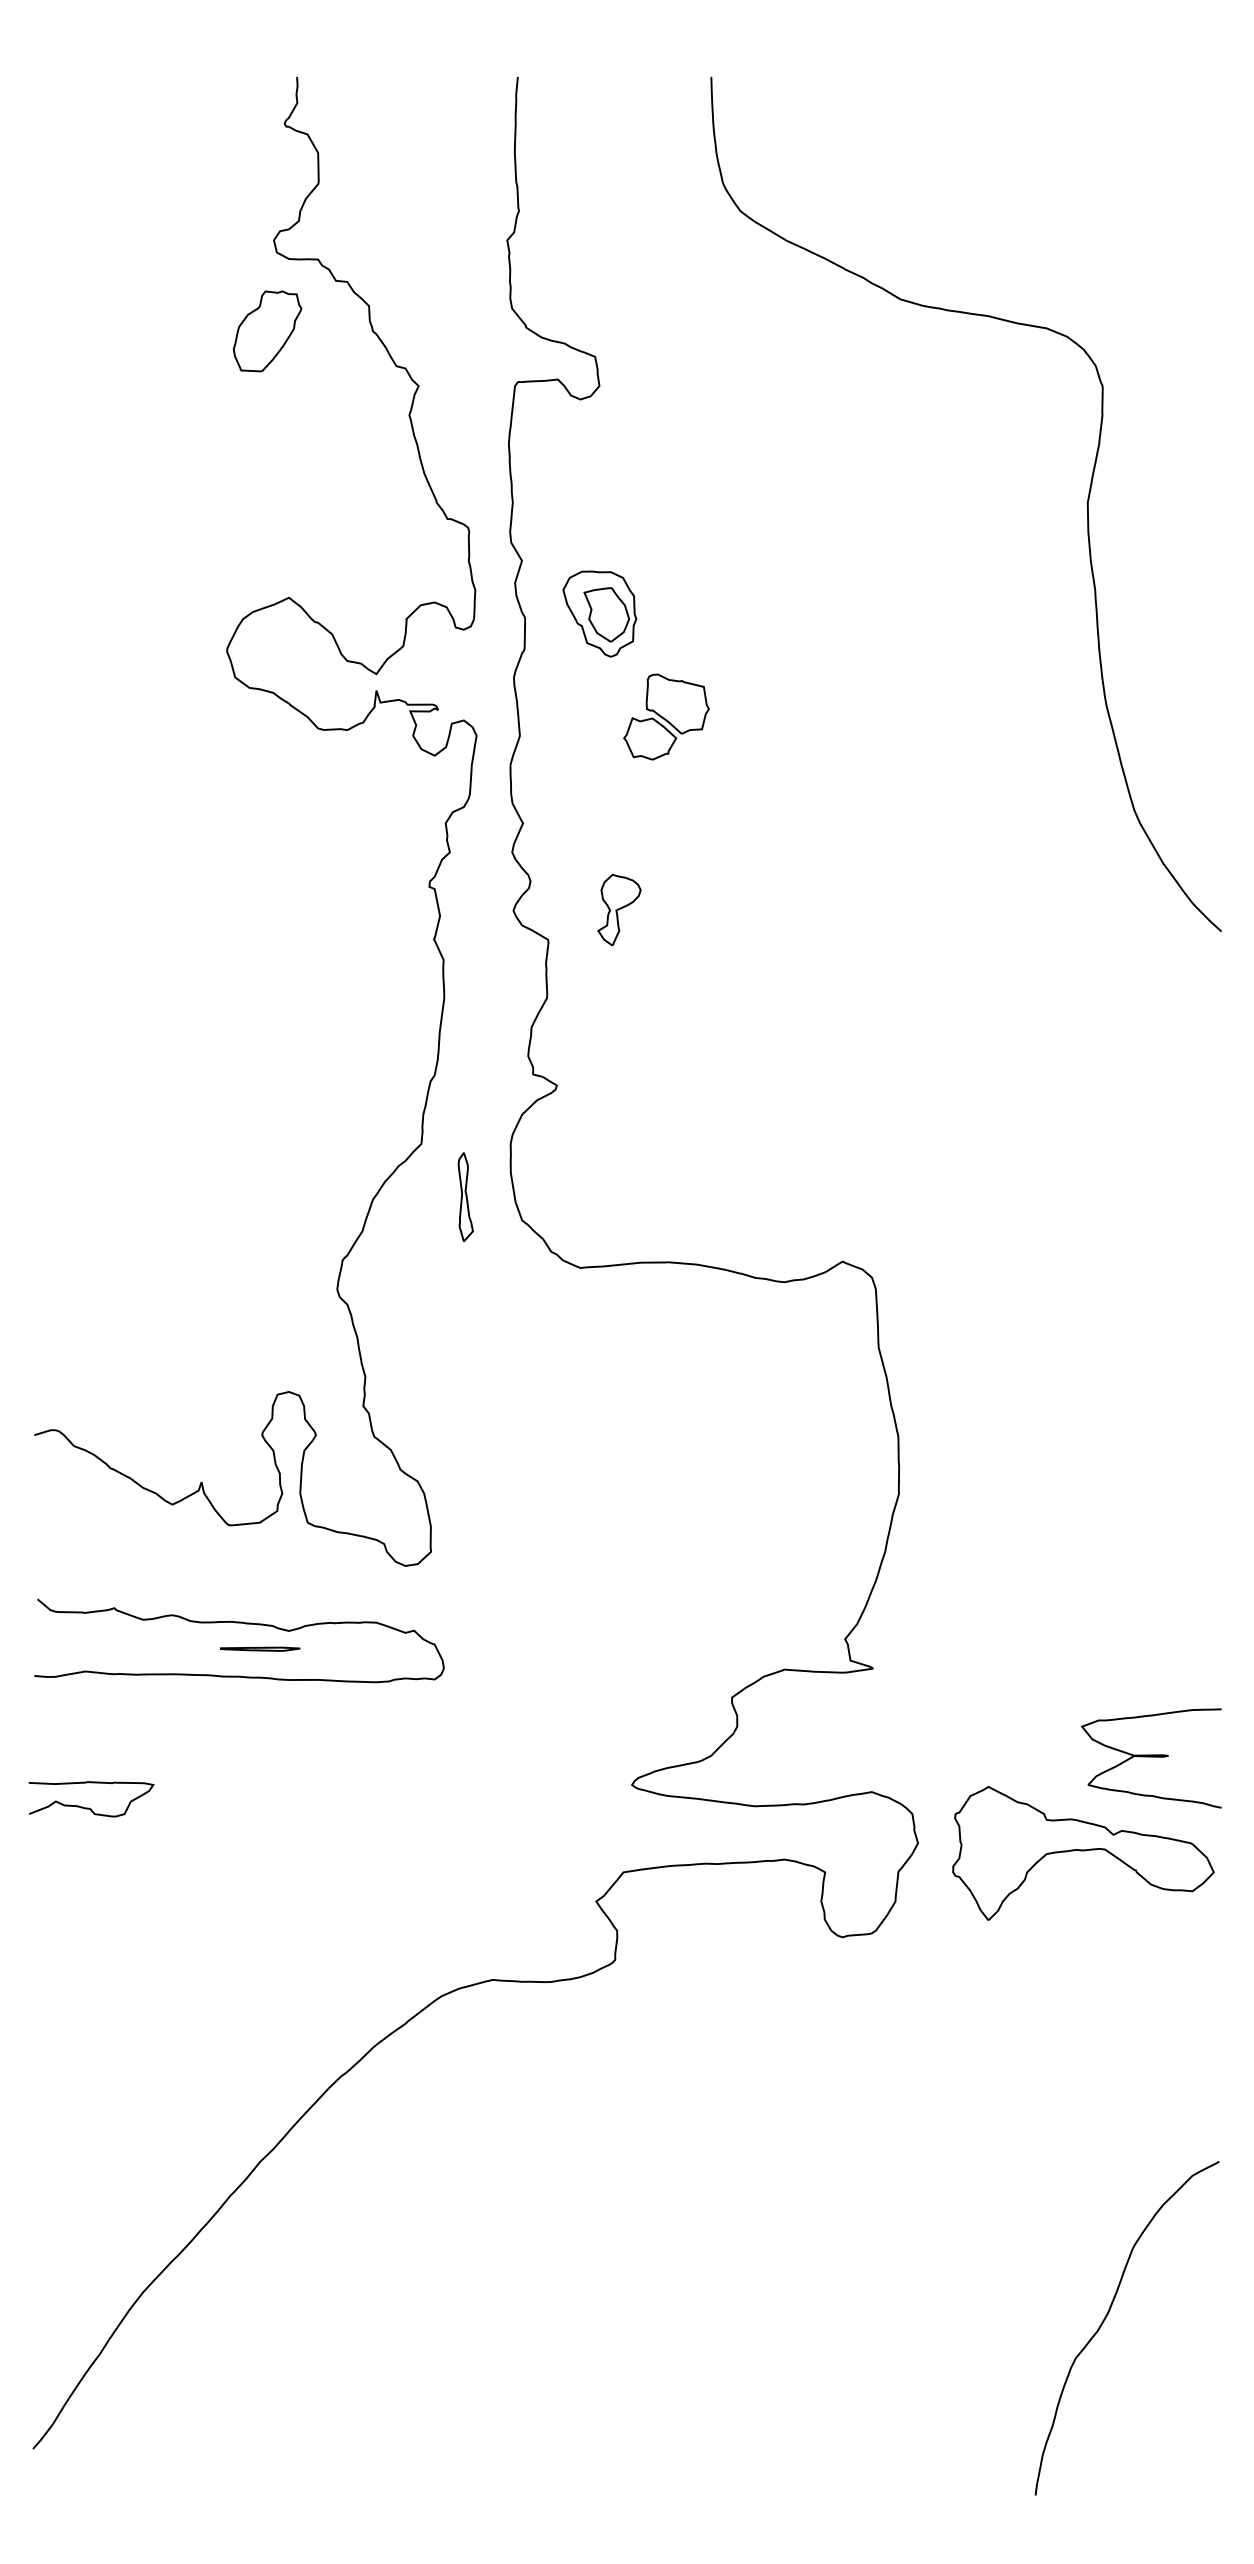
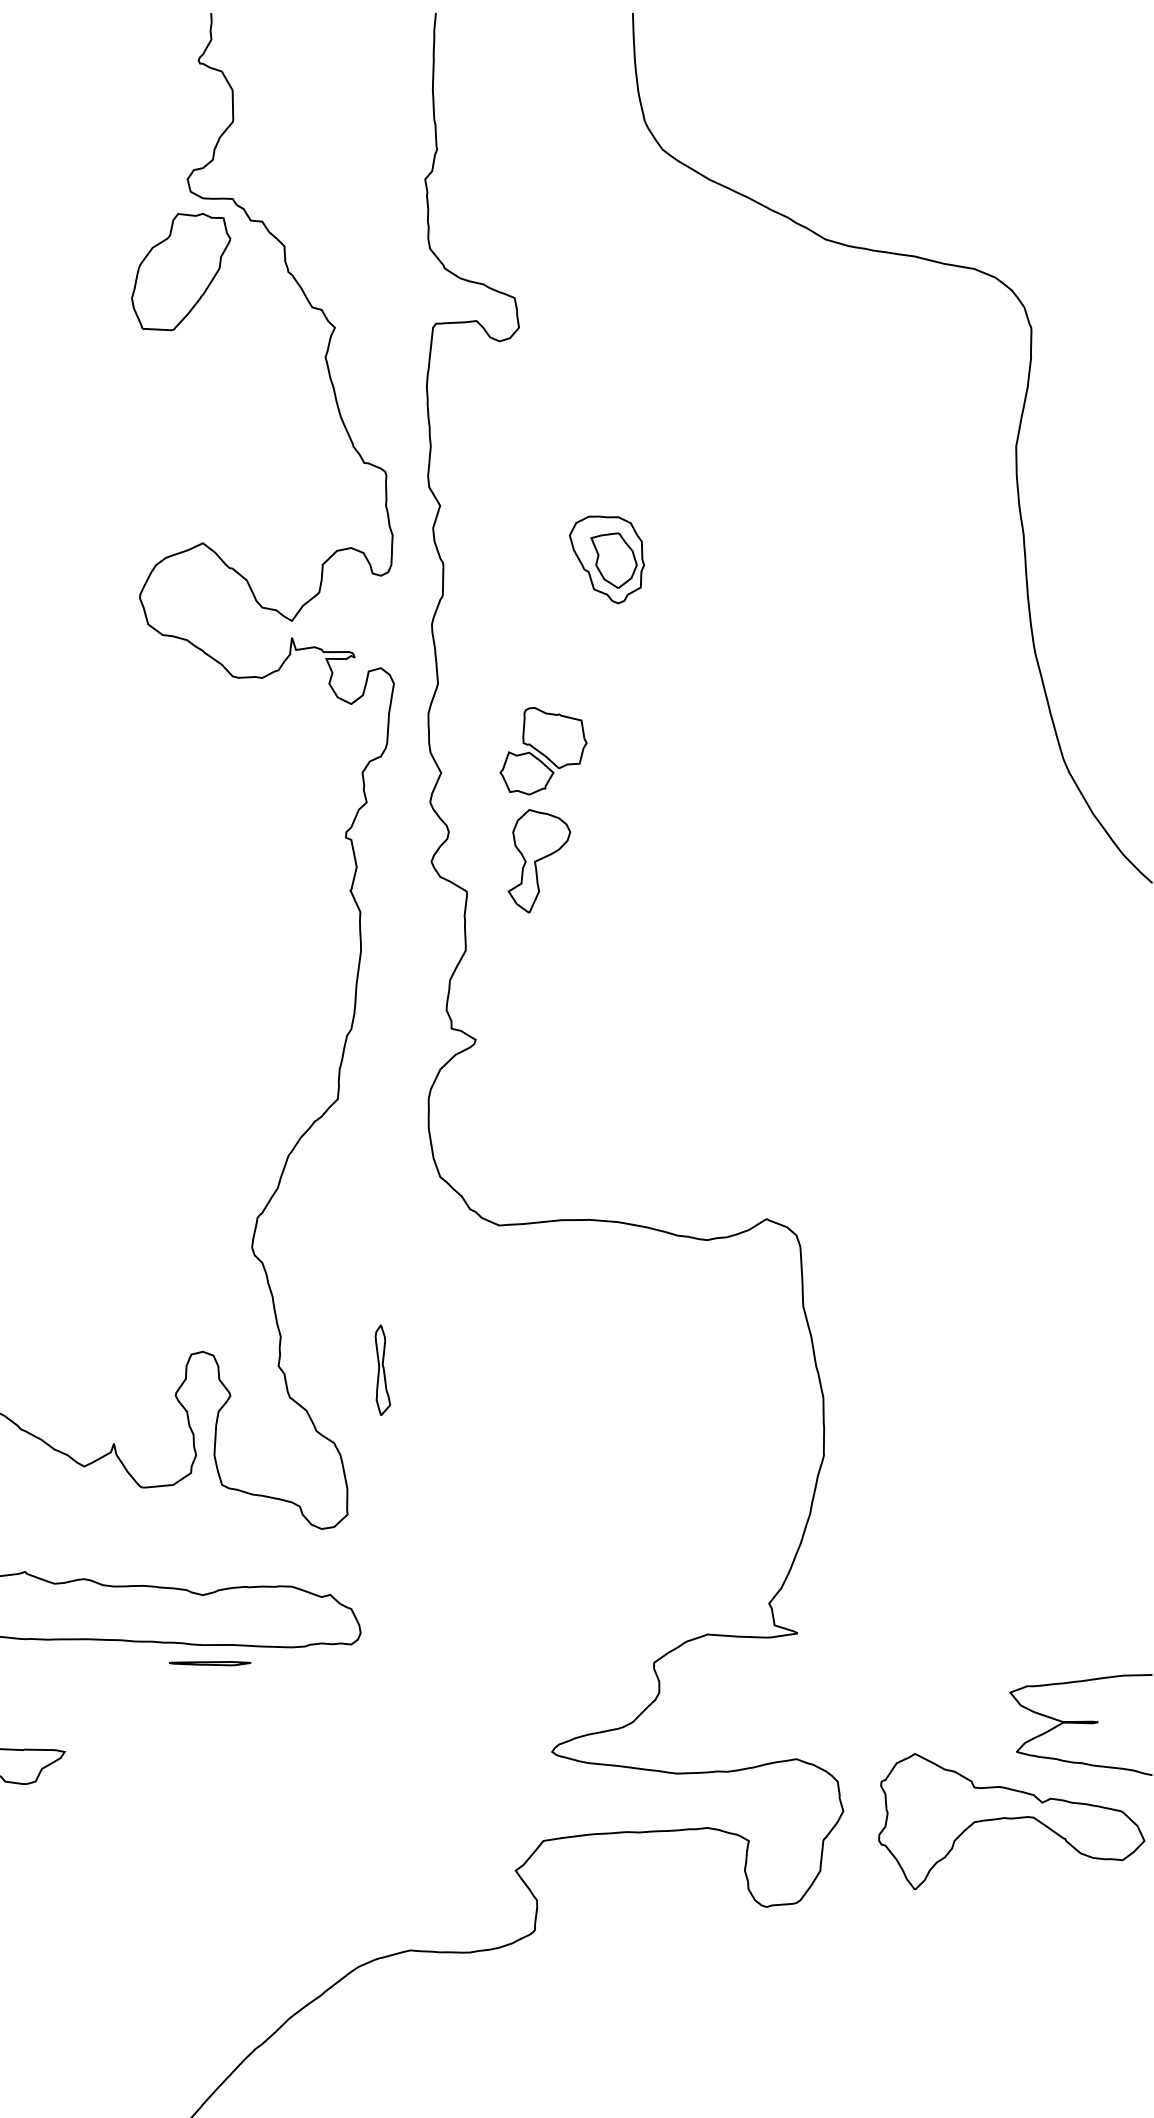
part: (267, 331) -> (181, 272), size x1.43
part: (599, 613) -> (606, 559), moved
part: (666, 716) -> (543, 750), moved
part: (619, 909) -> (539, 860), size x1.43
part: (465, 1196) -> (382, 1369), moved
part: (260, 1648) -> (210, 1662), moved

